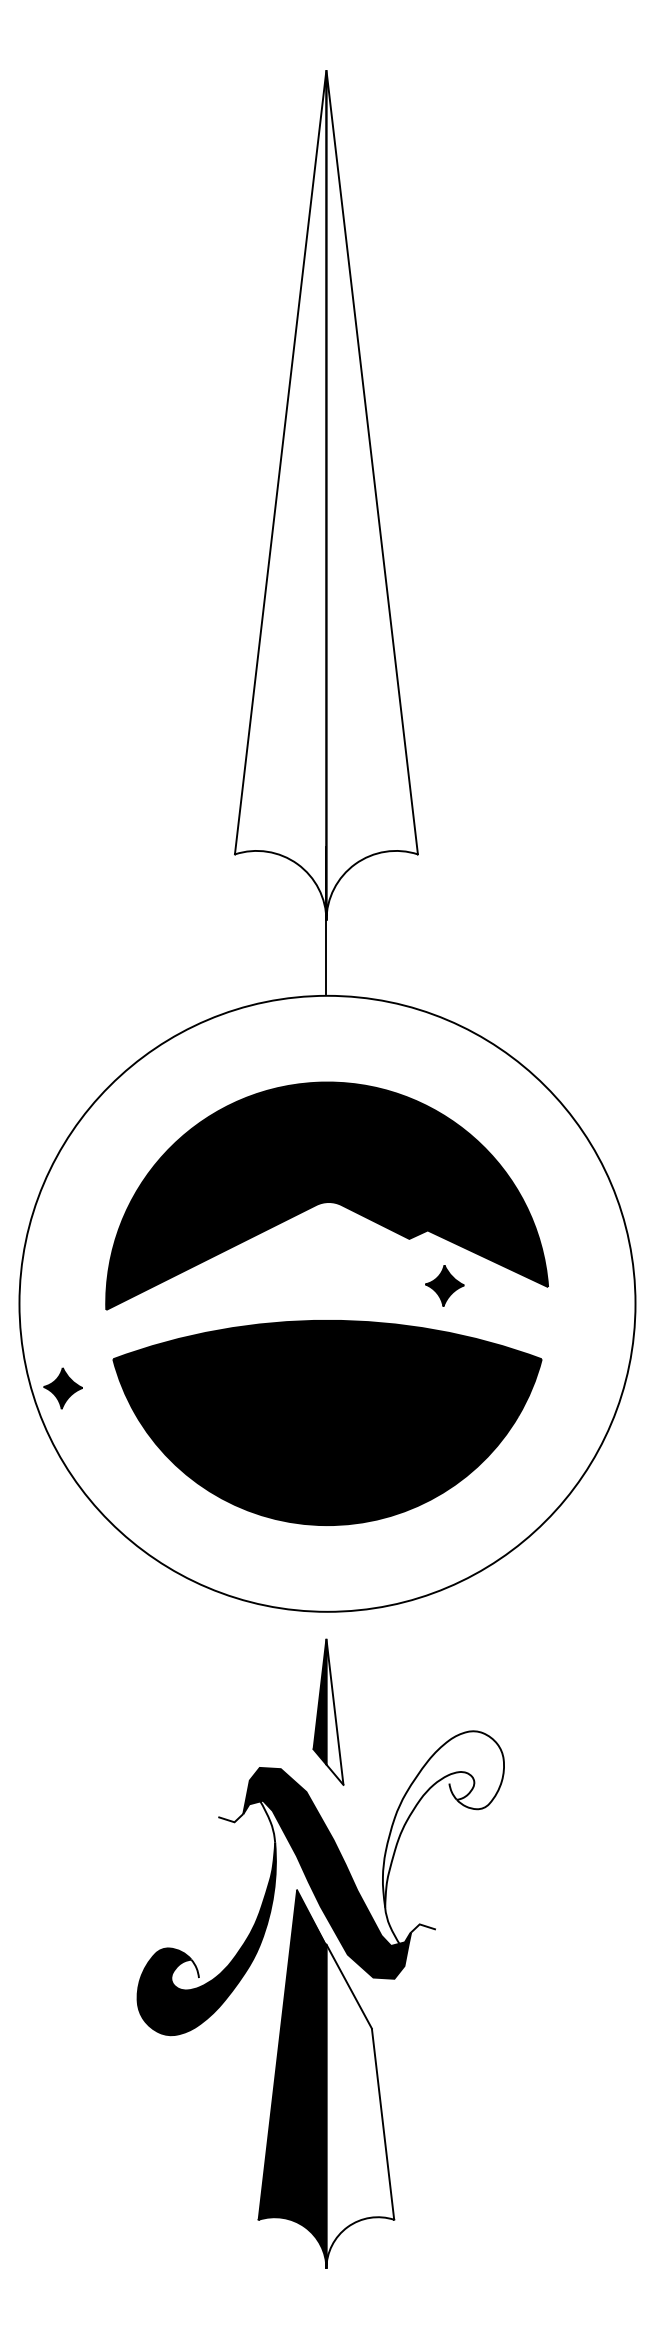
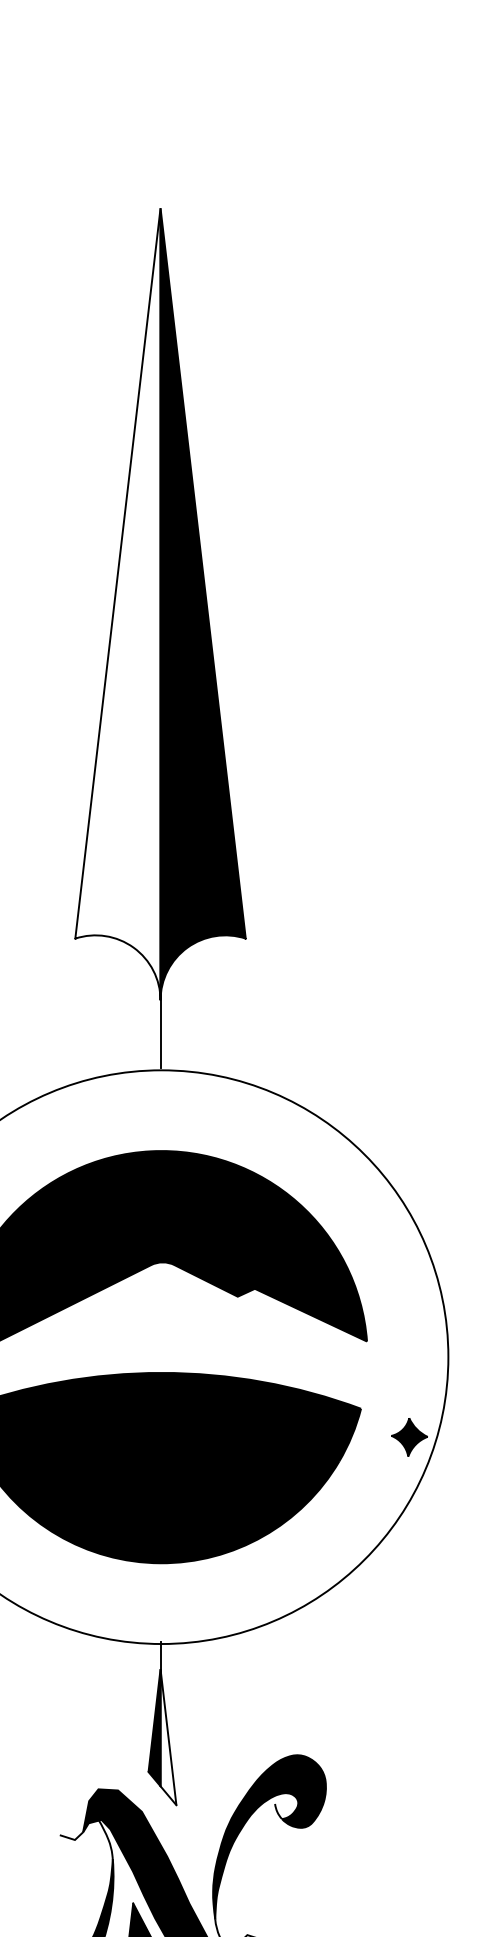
fill: (372, 495) -> (203, 604), added
part: (444, 1285) -> (409, 1436), moved
line: (326, 1627) -> (160, 1658), added
fill: (443, 1819) -> (269, 1837), added

